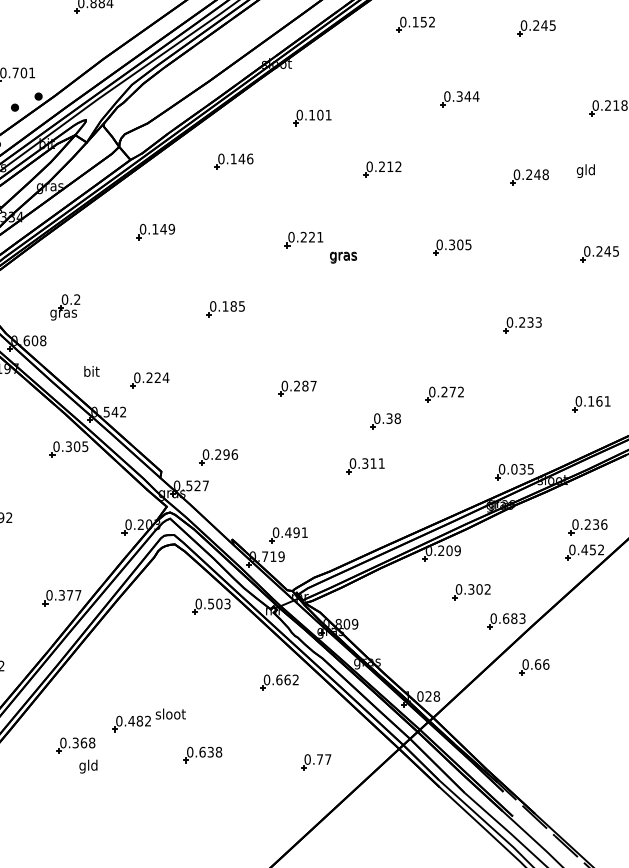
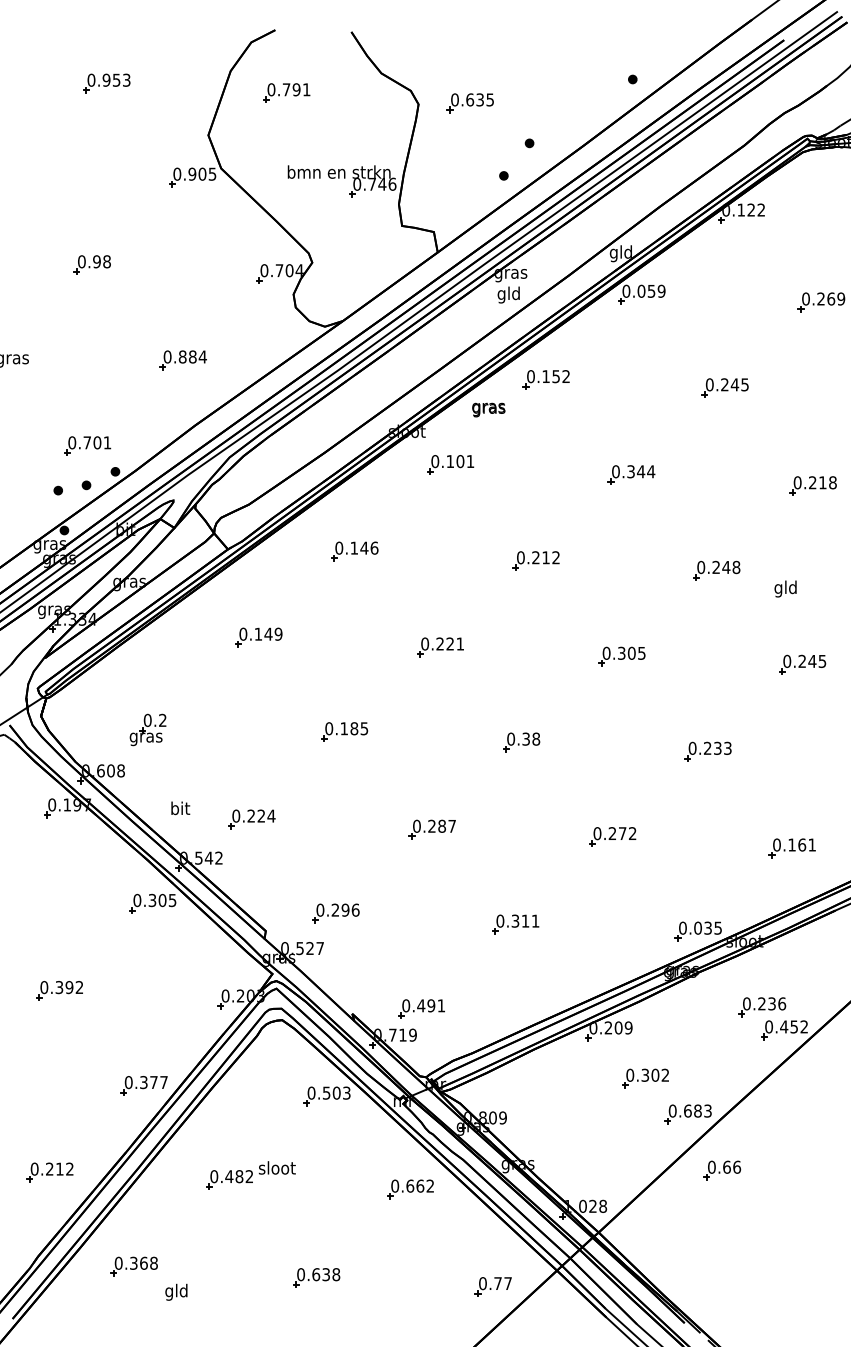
part: (415, 24) -> (545, 379), moved
part: (312, 117) -> (450, 464), moved
text: (585, 170) -> (785, 588), moved
text: (343, 257) -> (488, 409), moved
part: (385, 421) -> (521, 742), moved
part: (588, 527) -> (762, 1007), moved
part: (148, 720) -> (250, 1175), moved
part: (75, 745) -> (133, 1266), moved
part: (315, 761) -> (492, 1286), moved

